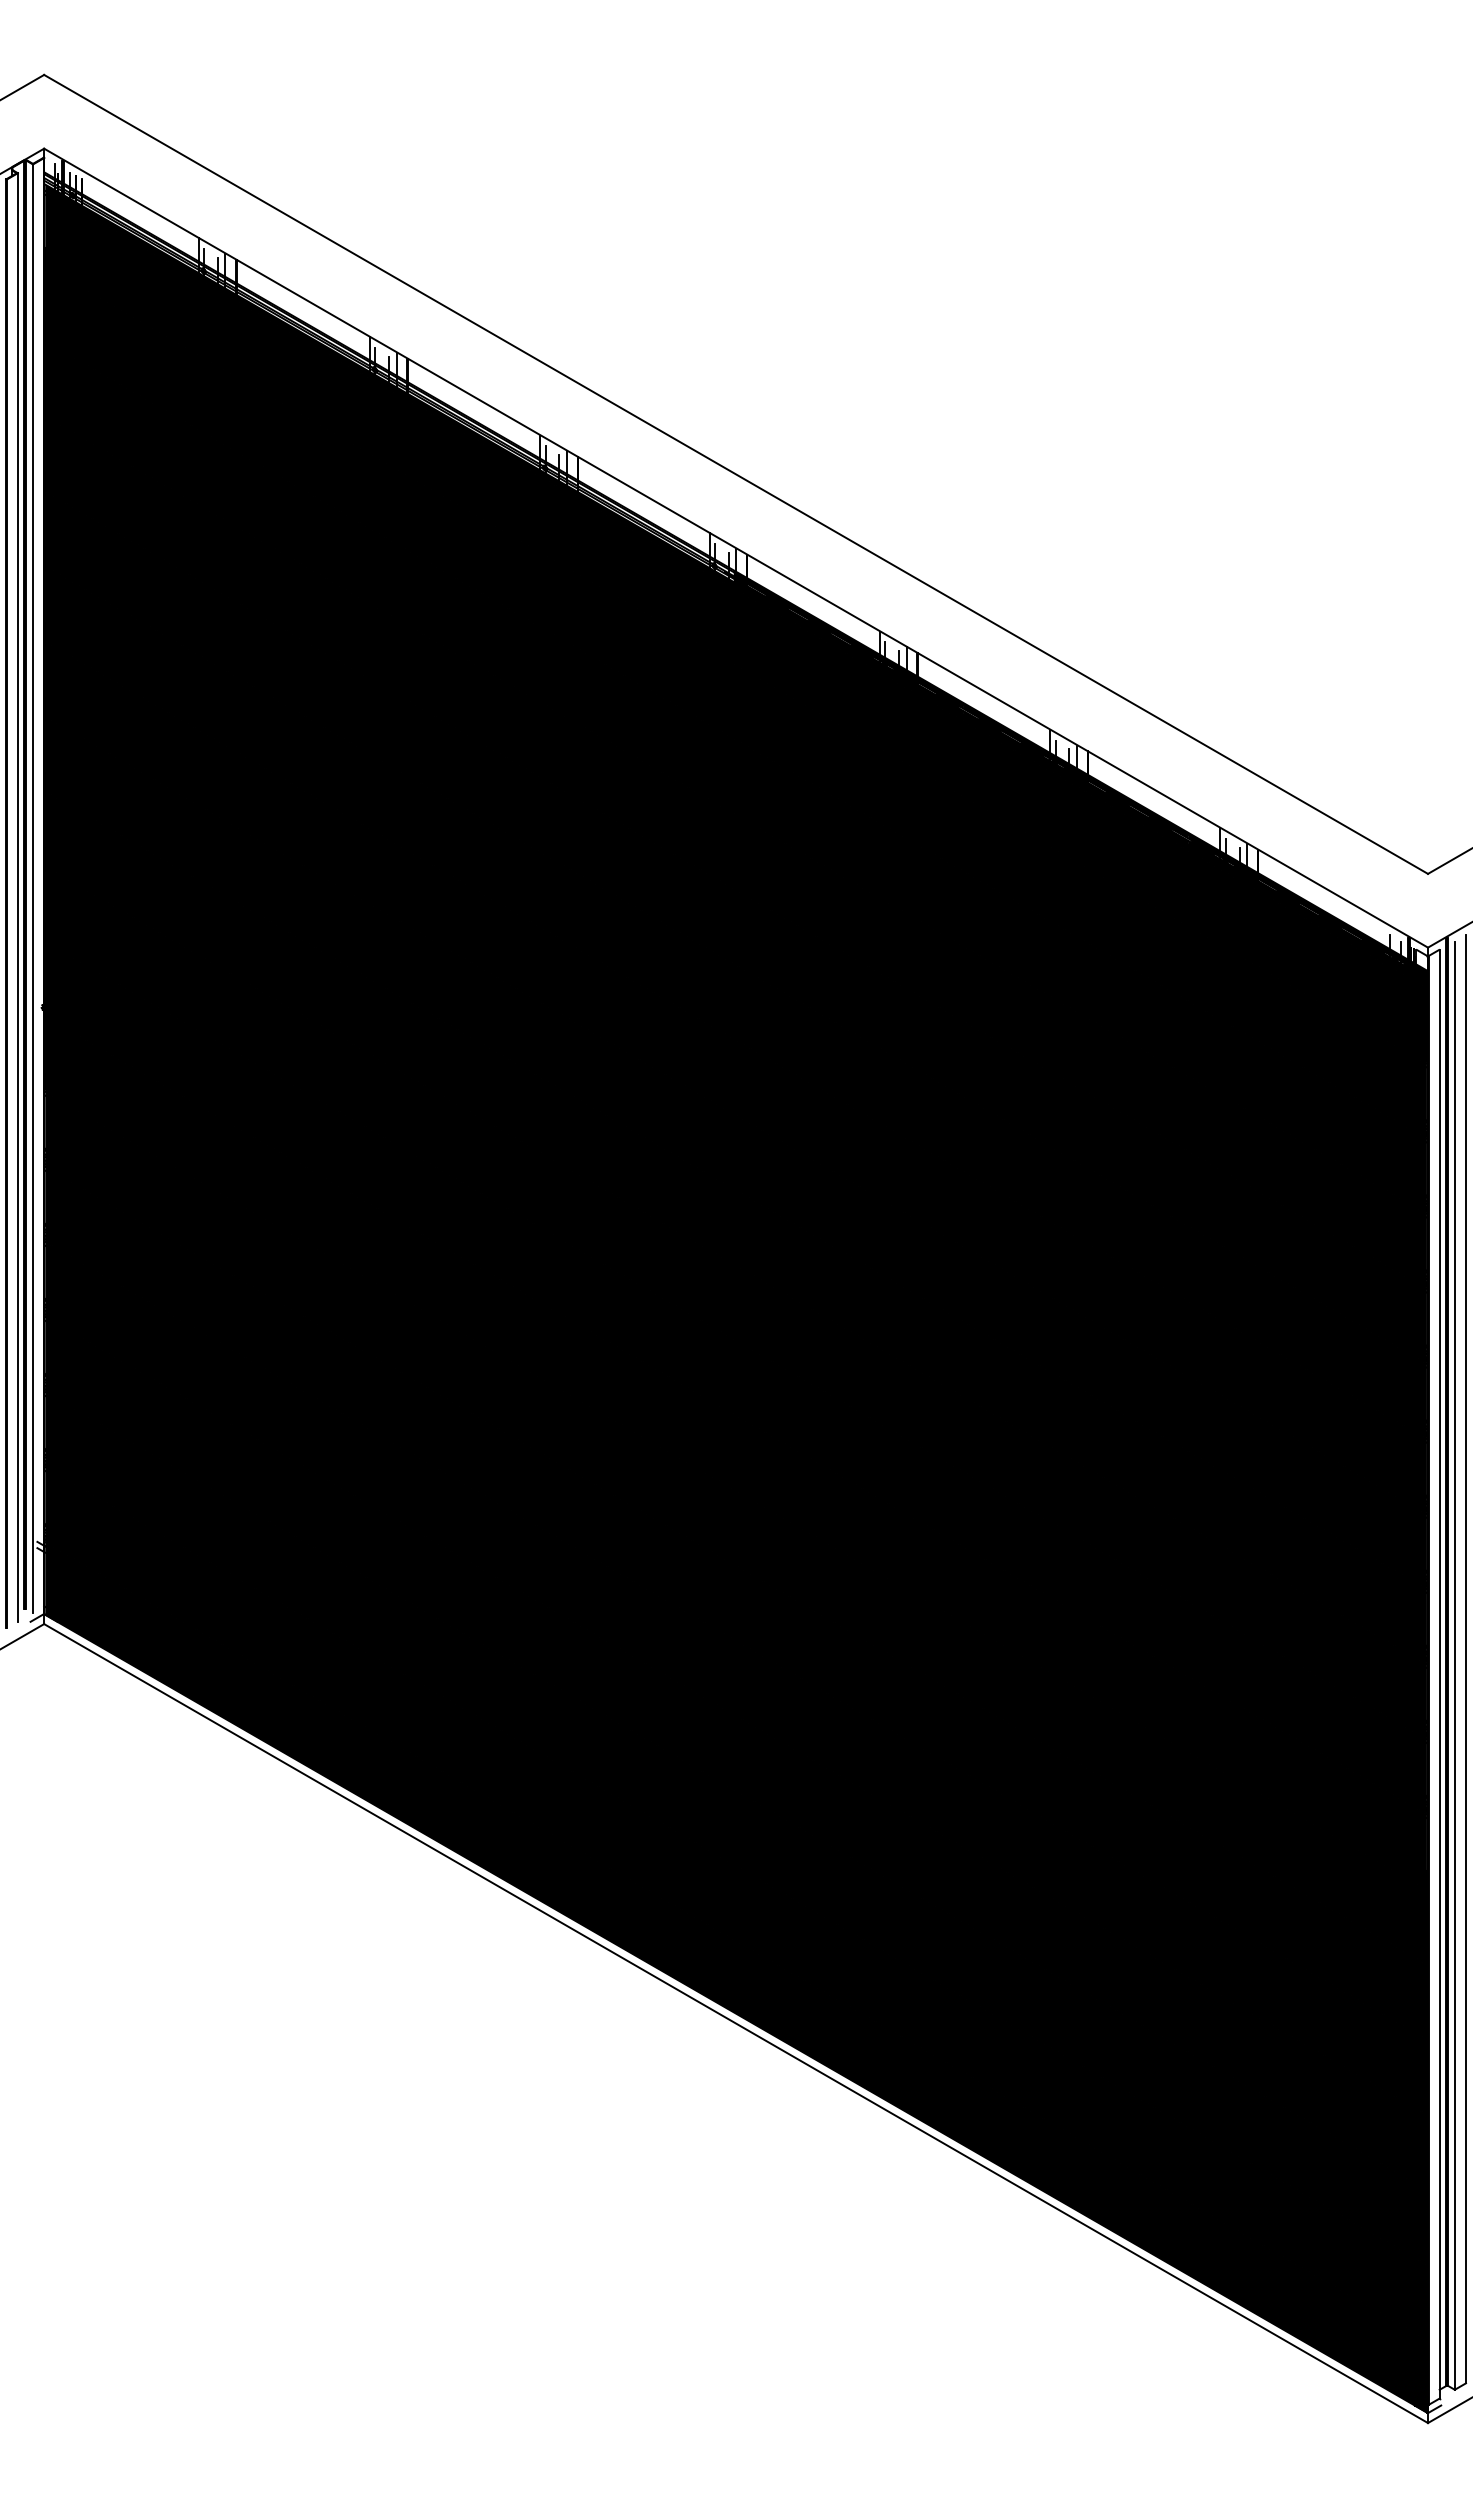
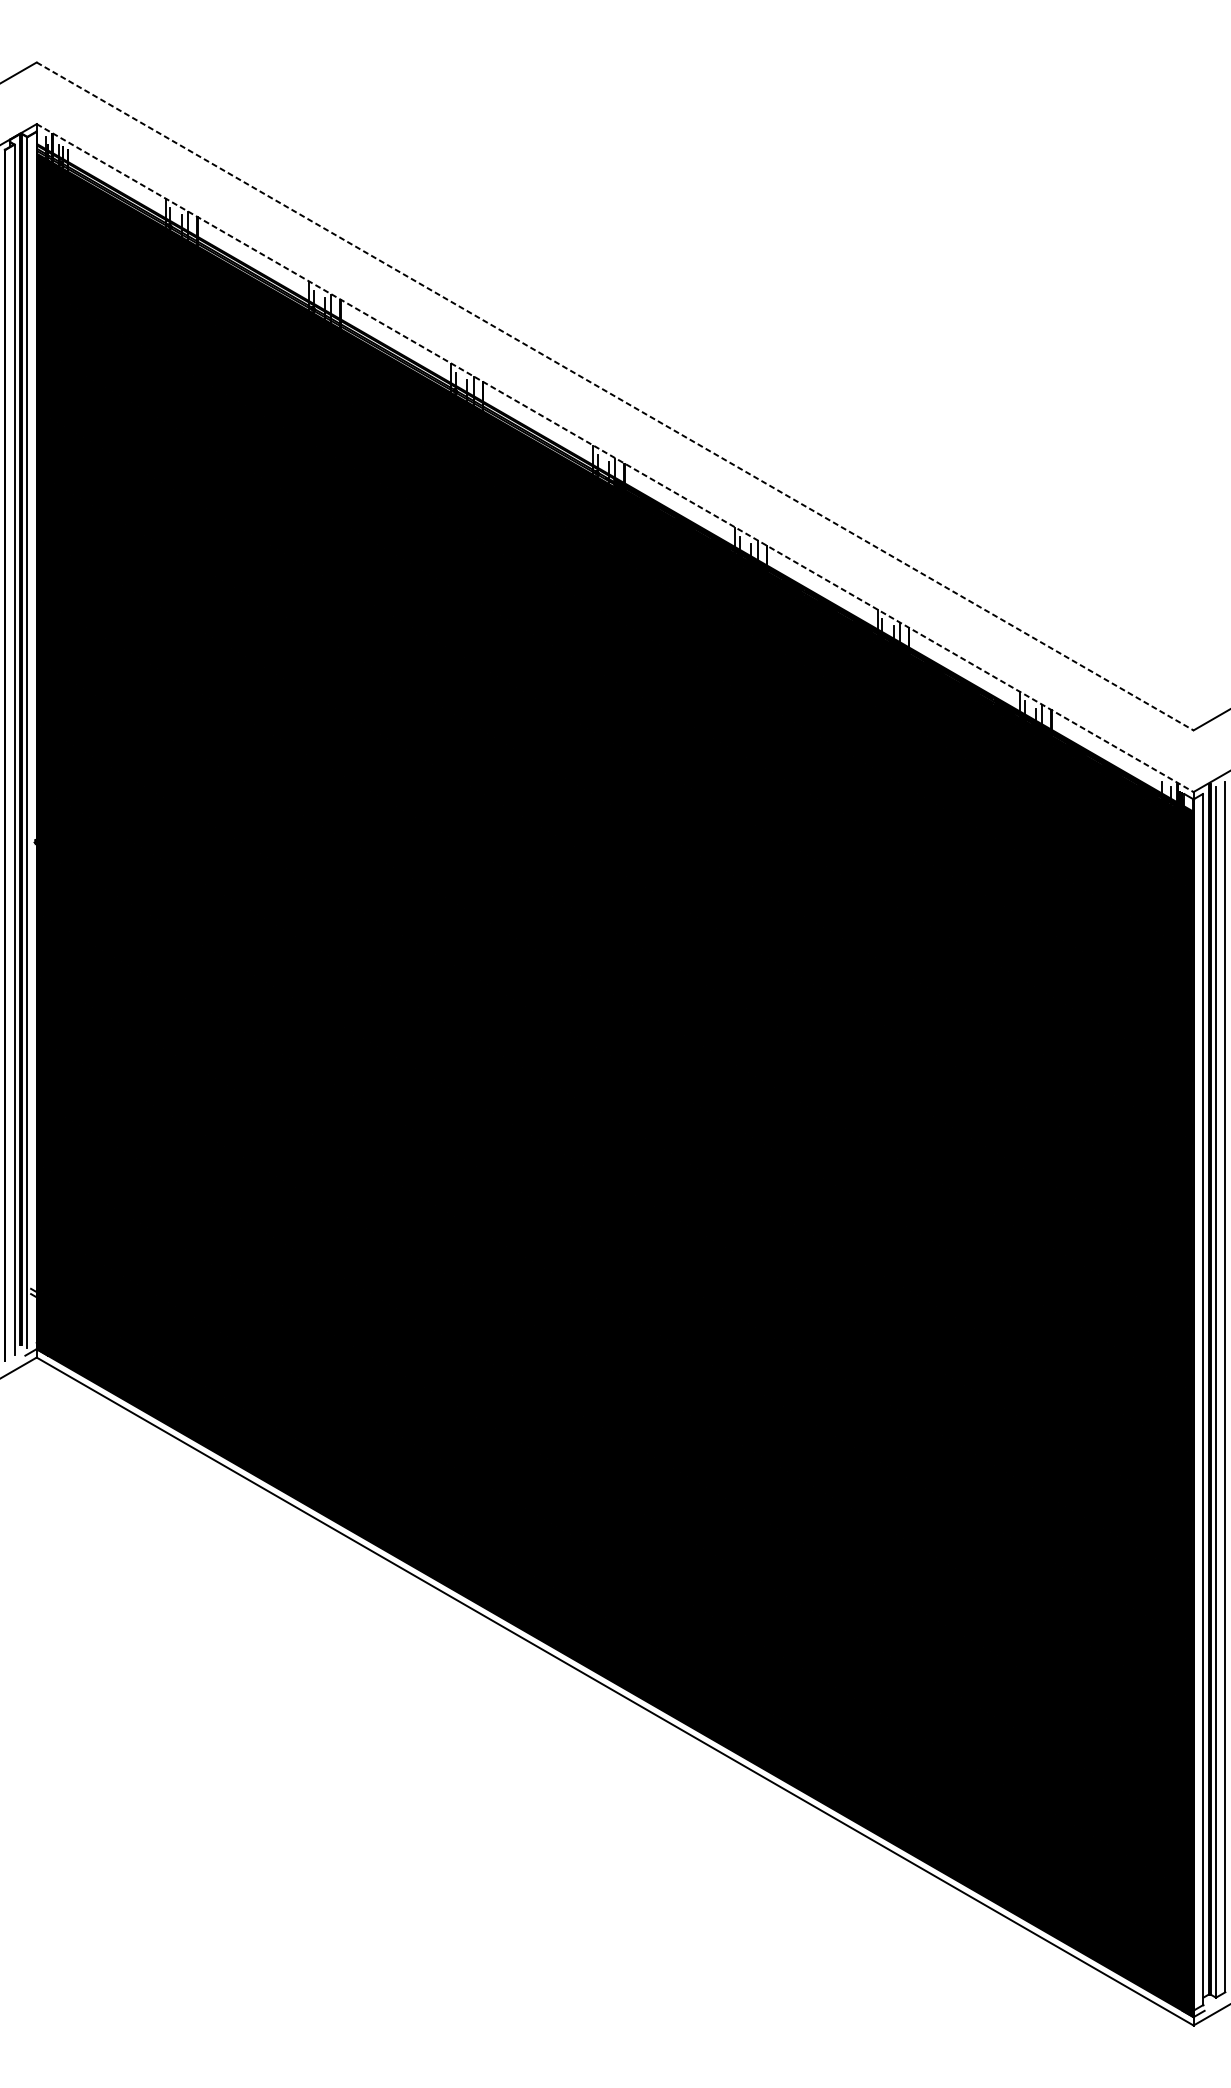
line: (736, 474) -> (615, 396), solid -> dashed
line: (736, 548) -> (615, 458), solid -> dashed

